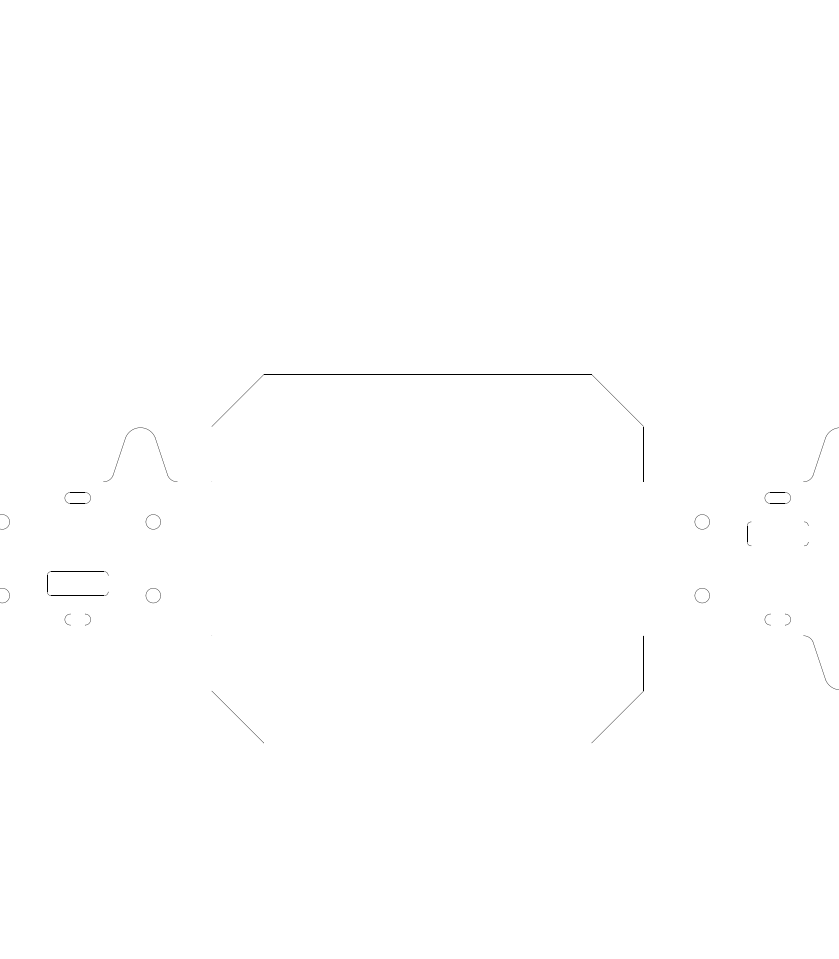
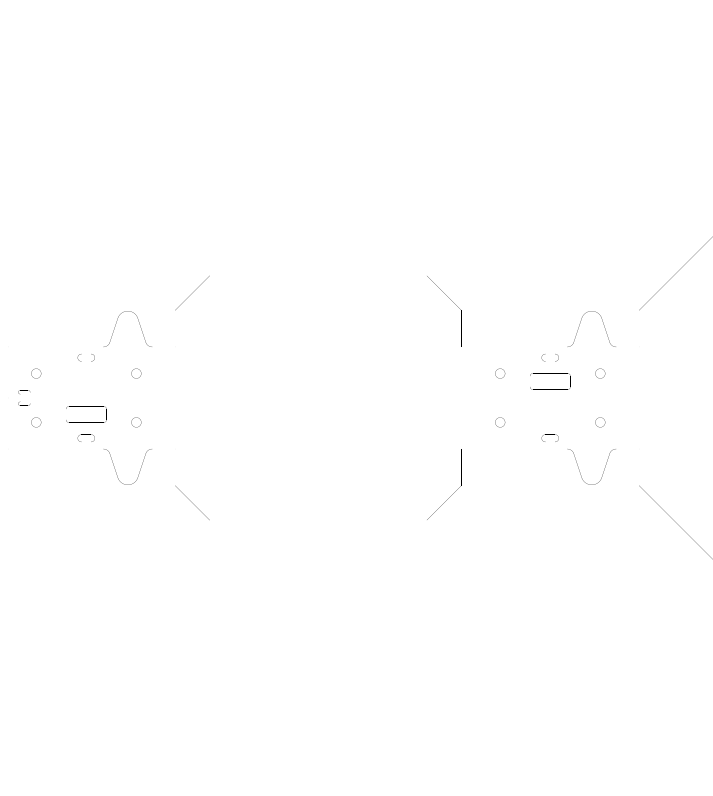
part: (121, 666) -> (115, 469), added

